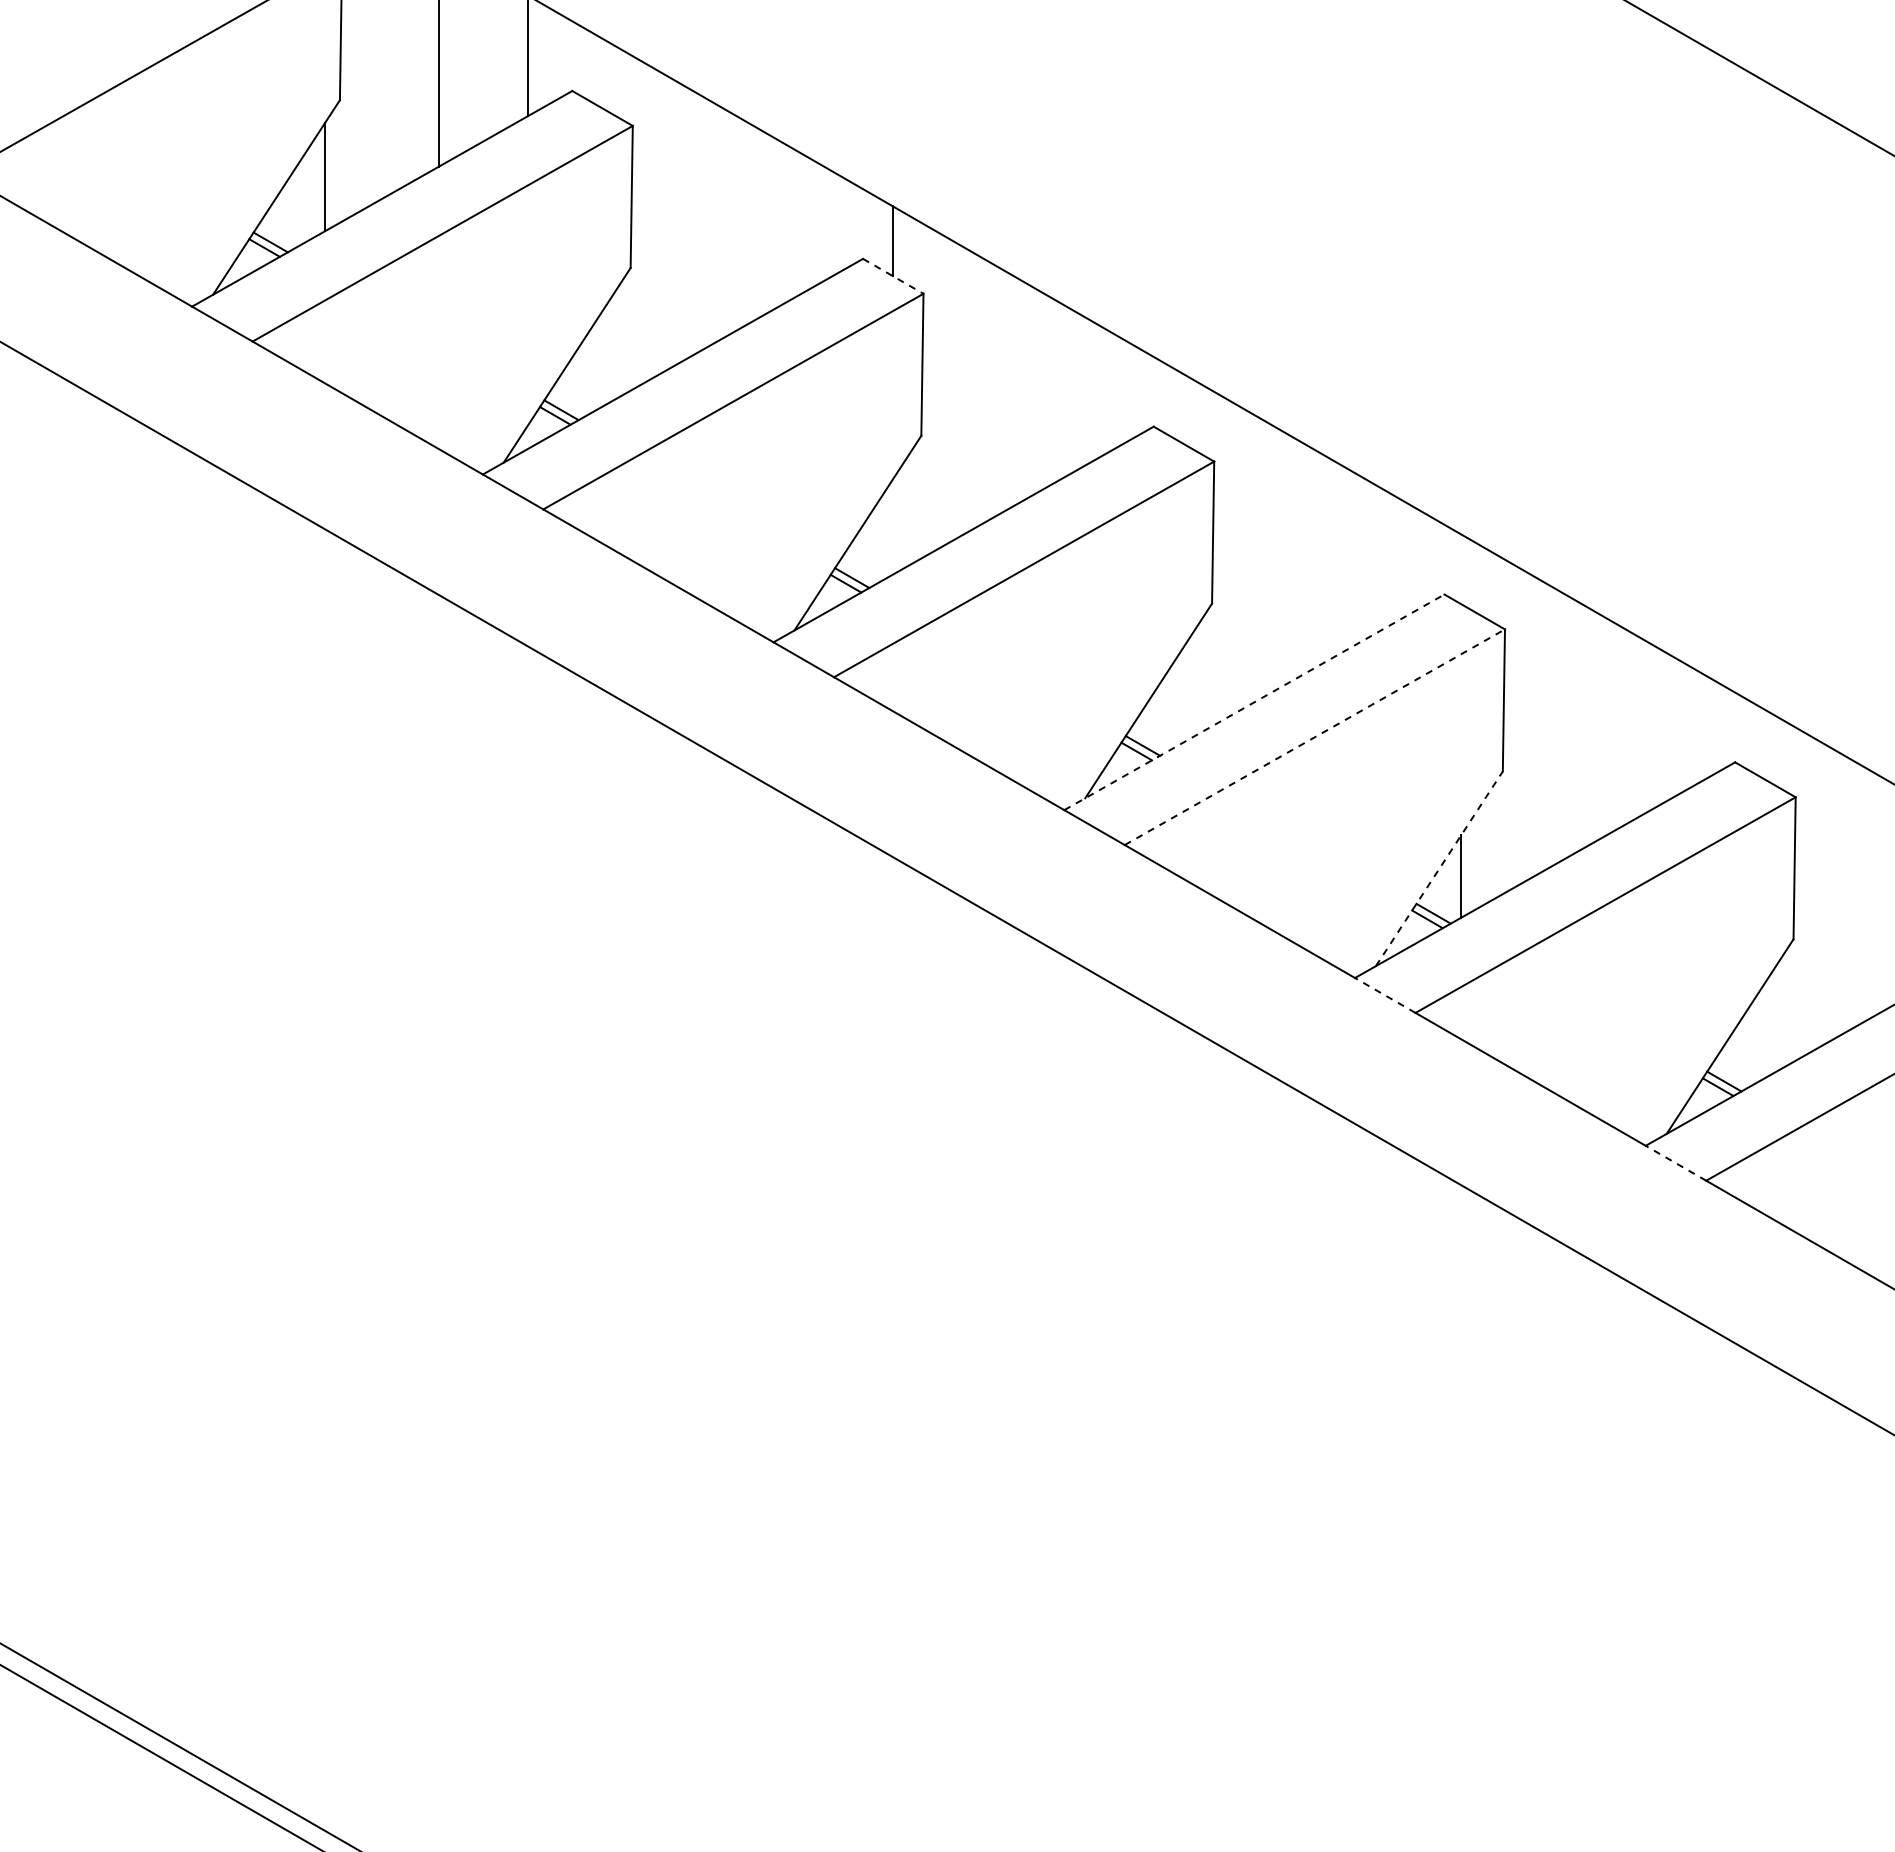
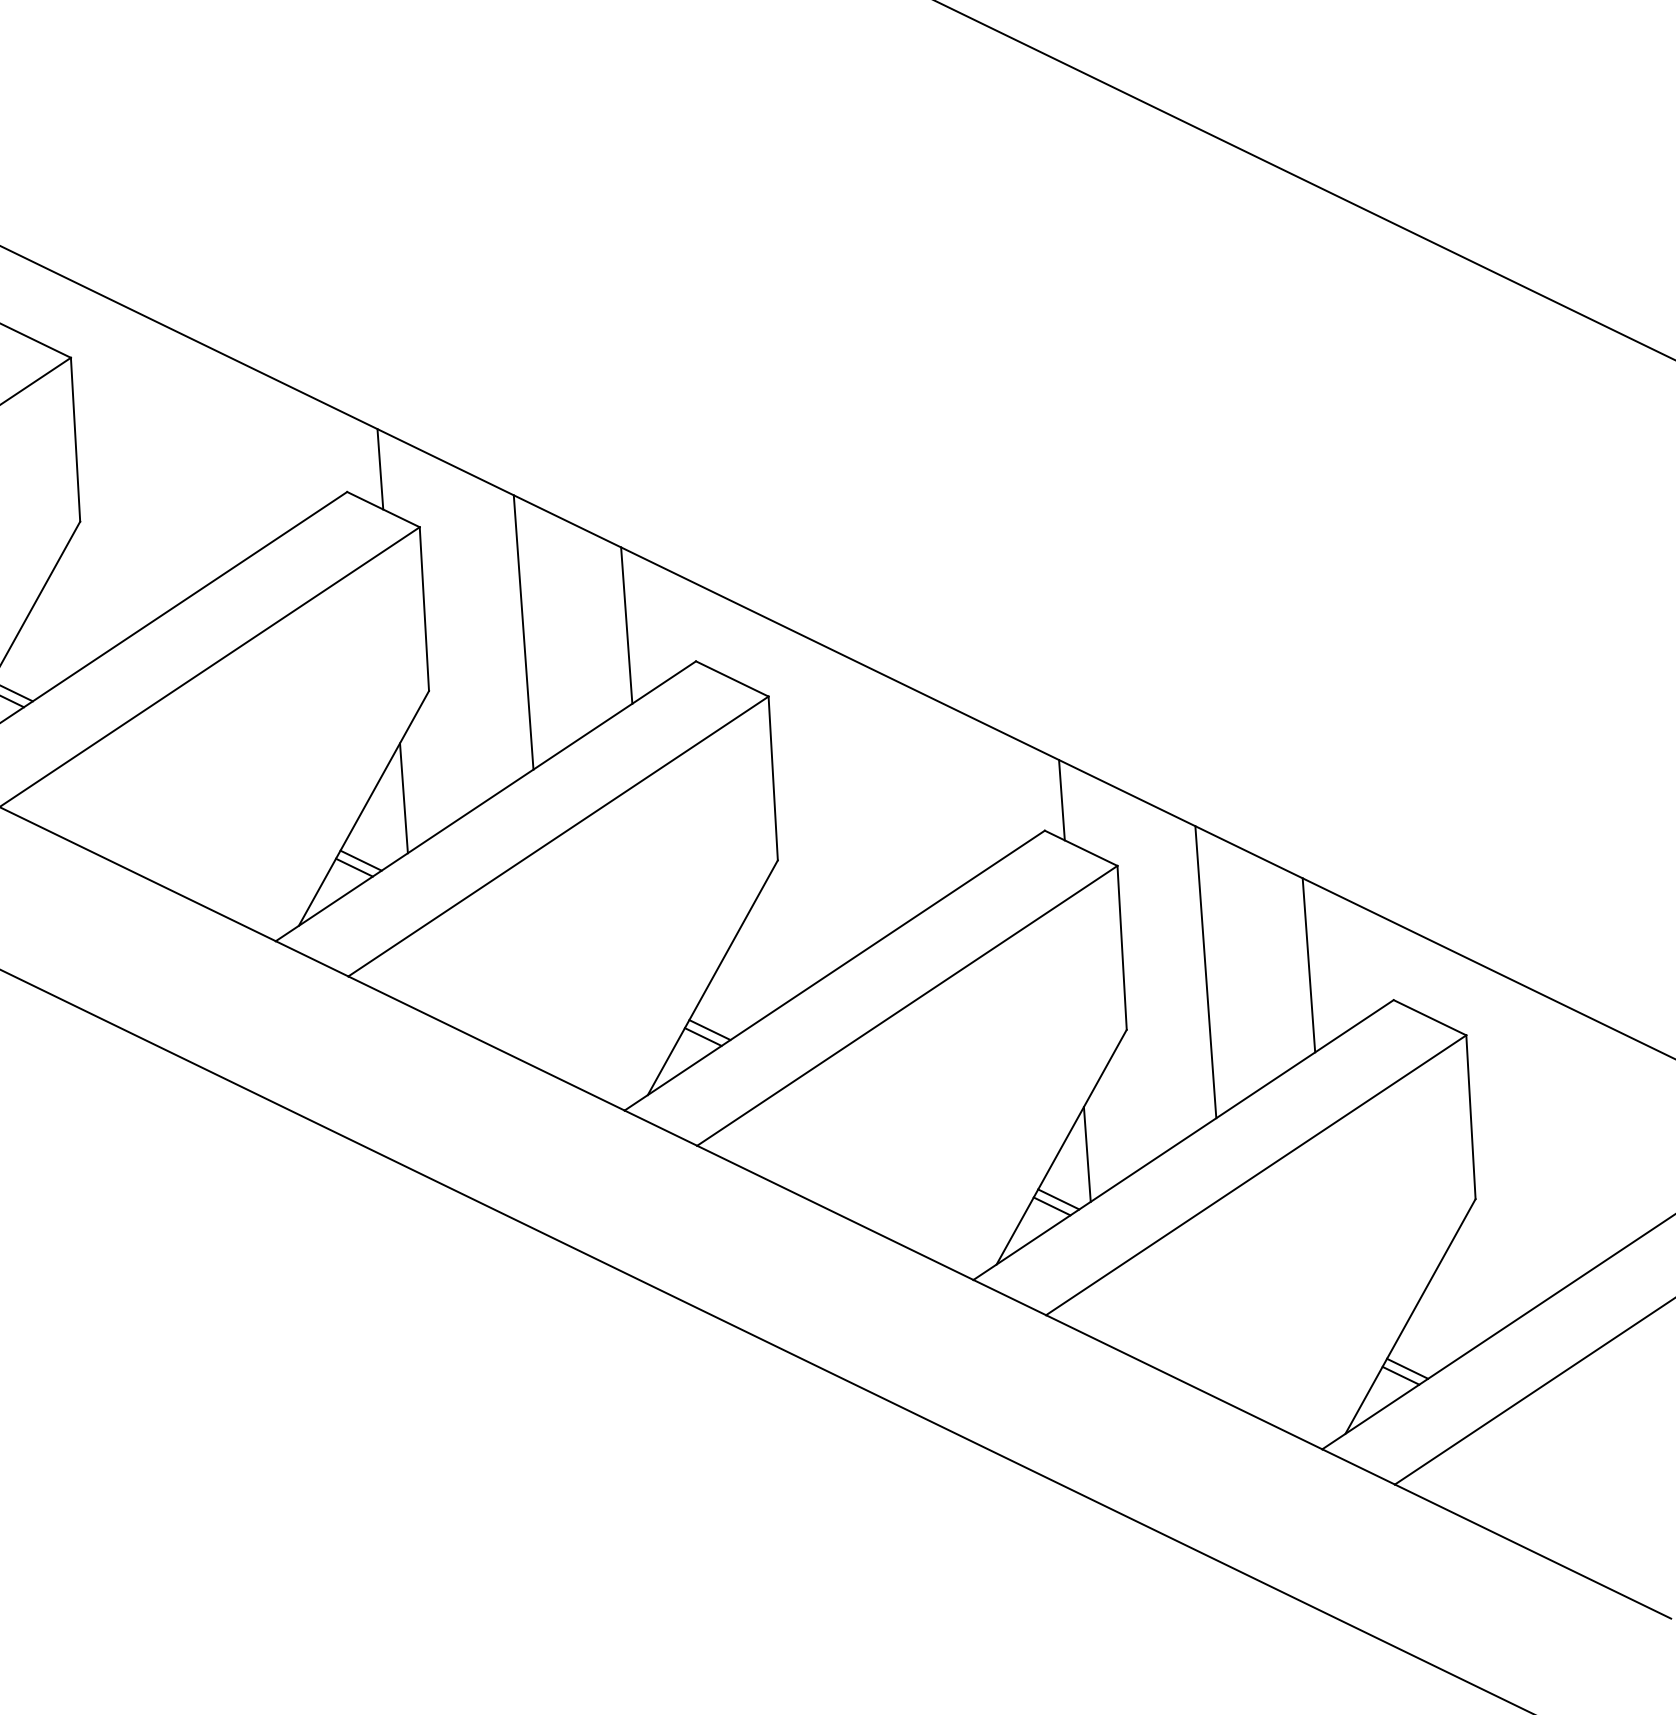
line: (893, 276) -> (383, 509), dashed -> solid
line: (1006, 391) -> (523, 632), added
line: (1096, 391) -> (627, 625), added
line: (893, 526) -> (404, 797), added
line: (1461, 569) -> (1062, 800), added
line: (1254, 702) -> (834, 970), dashed -> solid
line: (1574, 726) -> (1205, 972), added
line: (1664, 726) -> (1309, 964), added
line: (1314, 737) -> (906, 1006), dashed -> solid
line: (1439, 868) -> (1061, 1146), dashed -> solid
line: (1385, 995) -> (1010, 1297), dashed -> solid
line: (1675, 1163) -> (1358, 1467), dashed -> solid

